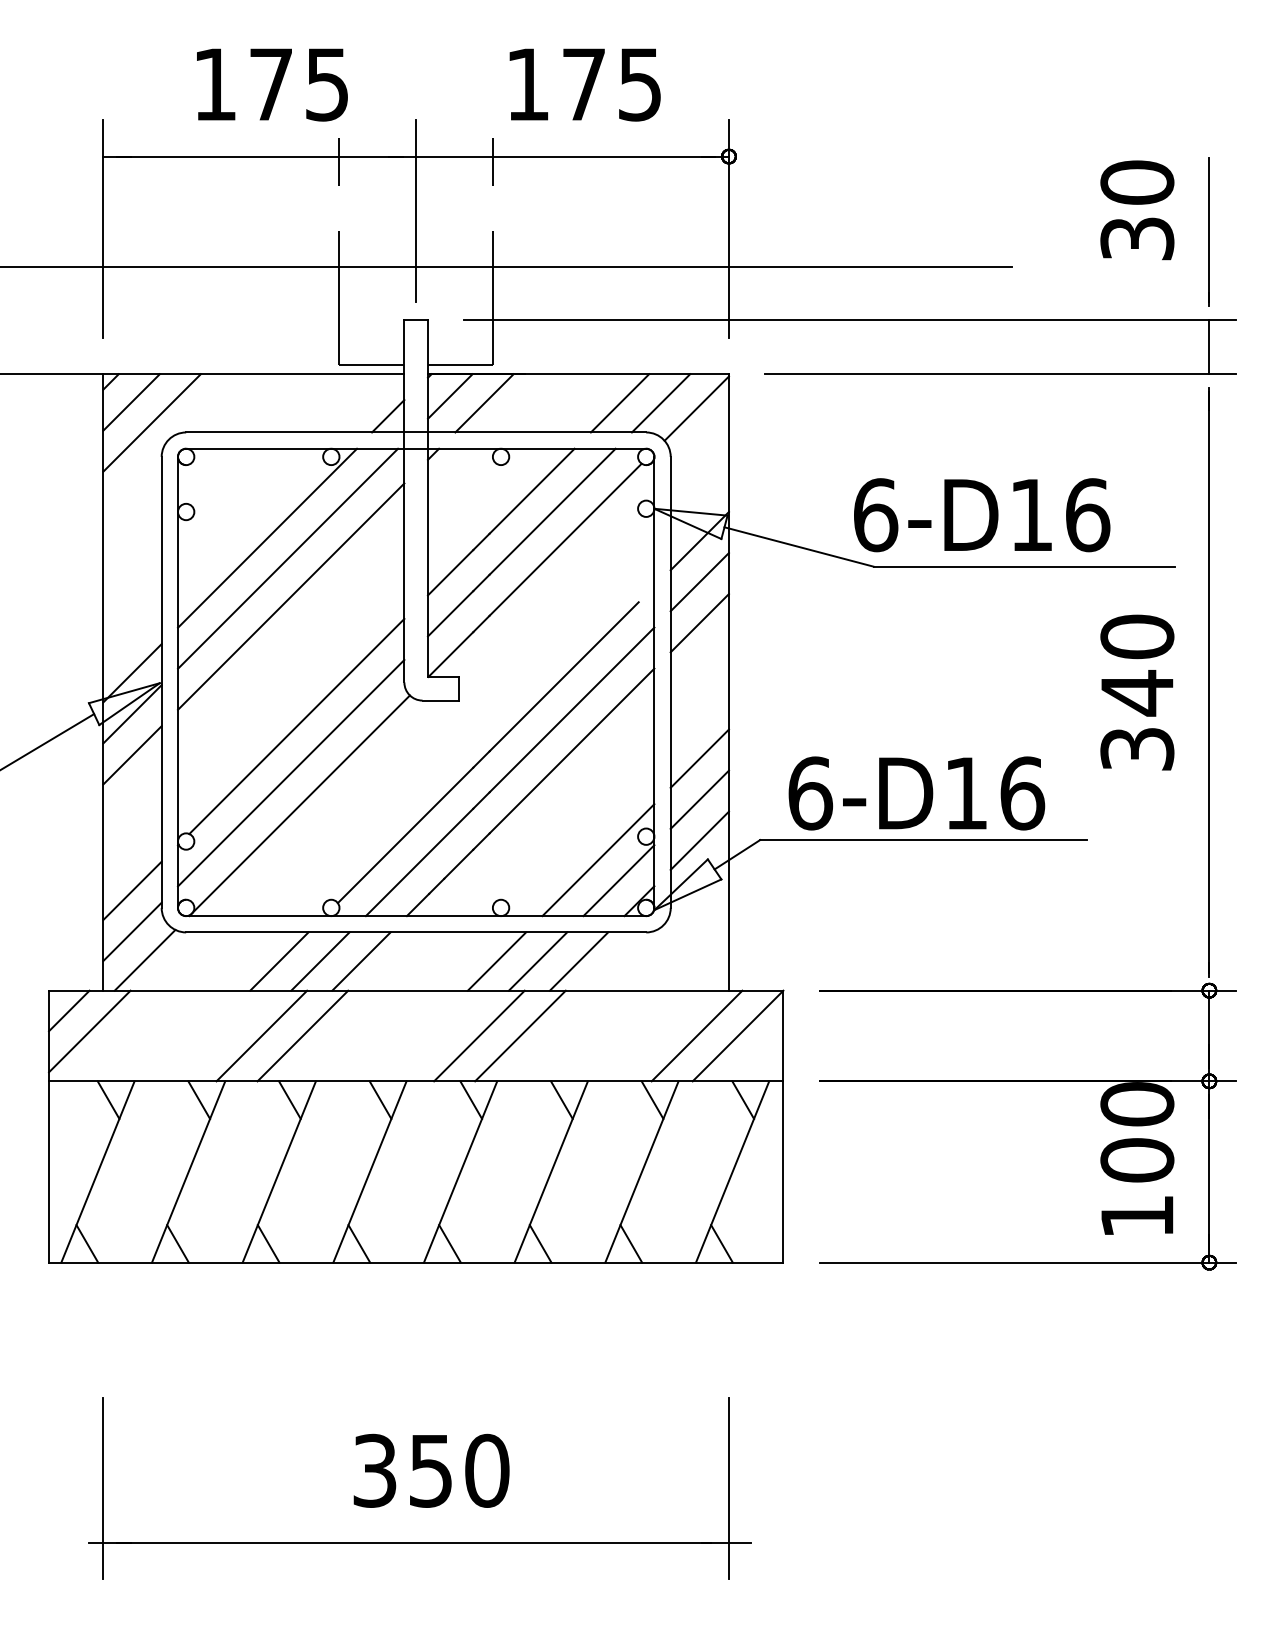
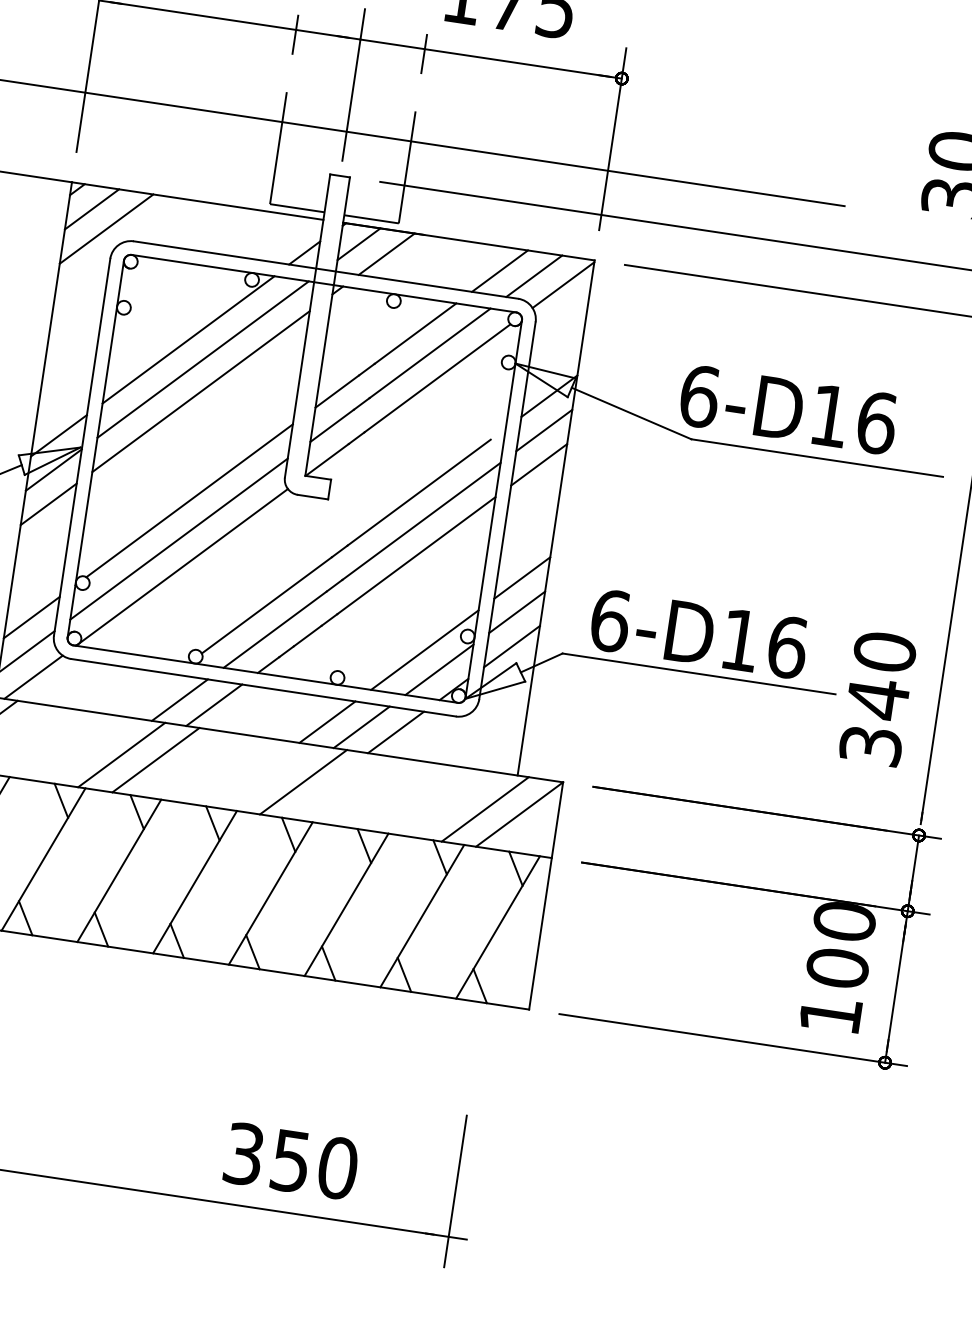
text: (1137, 692) -> (878, 698), moved
line: (279, 961) -> (145, 694), removed
line: (520, 1035) -> (337, 786), removed
text: (431, 1470) -> (291, 1160), moved

